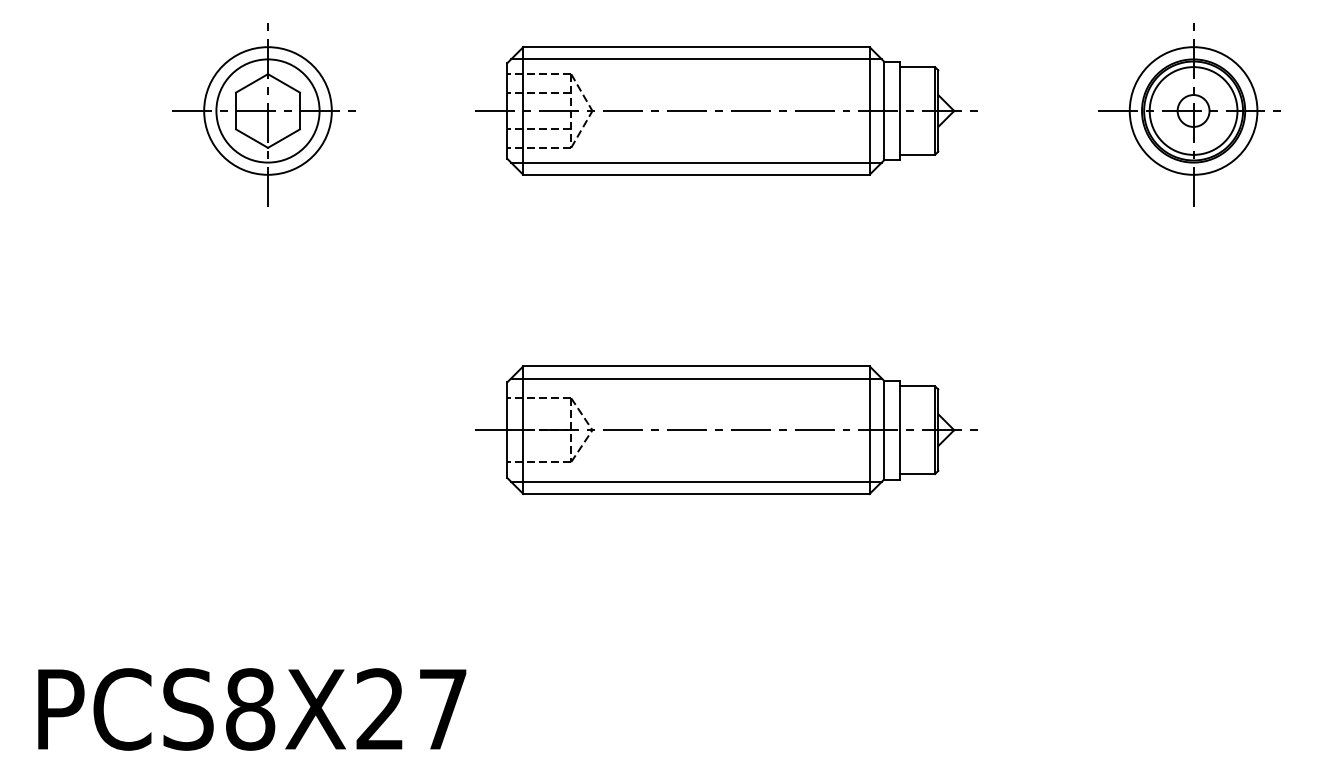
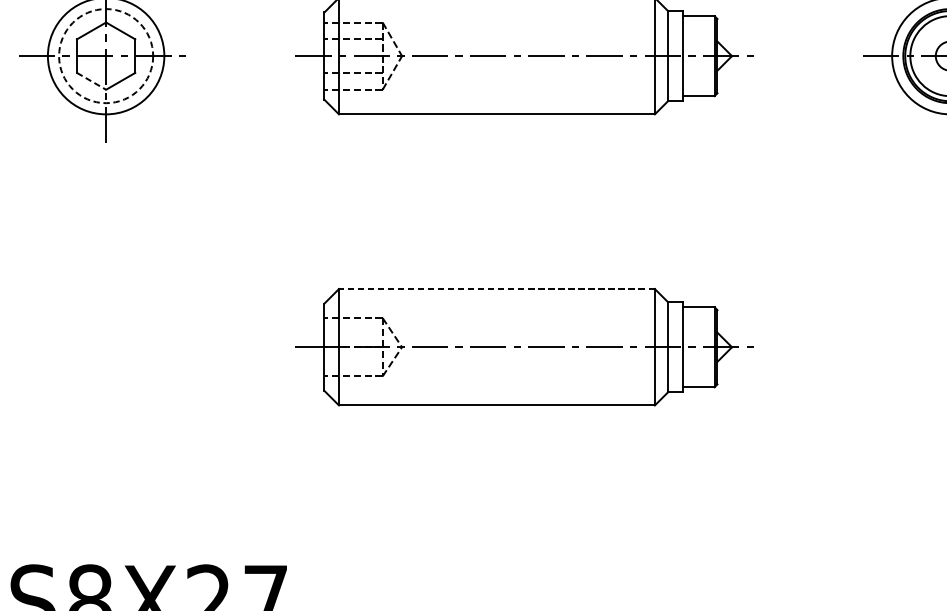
line: (696, 59) -> (496, 9), removed
circle: (267, 110) -> (105, 55), solid -> dashed
line: (252, 138) -> (91, 81), solid -> dashed
line: (696, 162) -> (496, 103), removed
line: (695, 366) -> (496, 289), solid -> dashed
line: (696, 378) -> (496, 300), removed
line: (696, 481) -> (496, 394), removed

